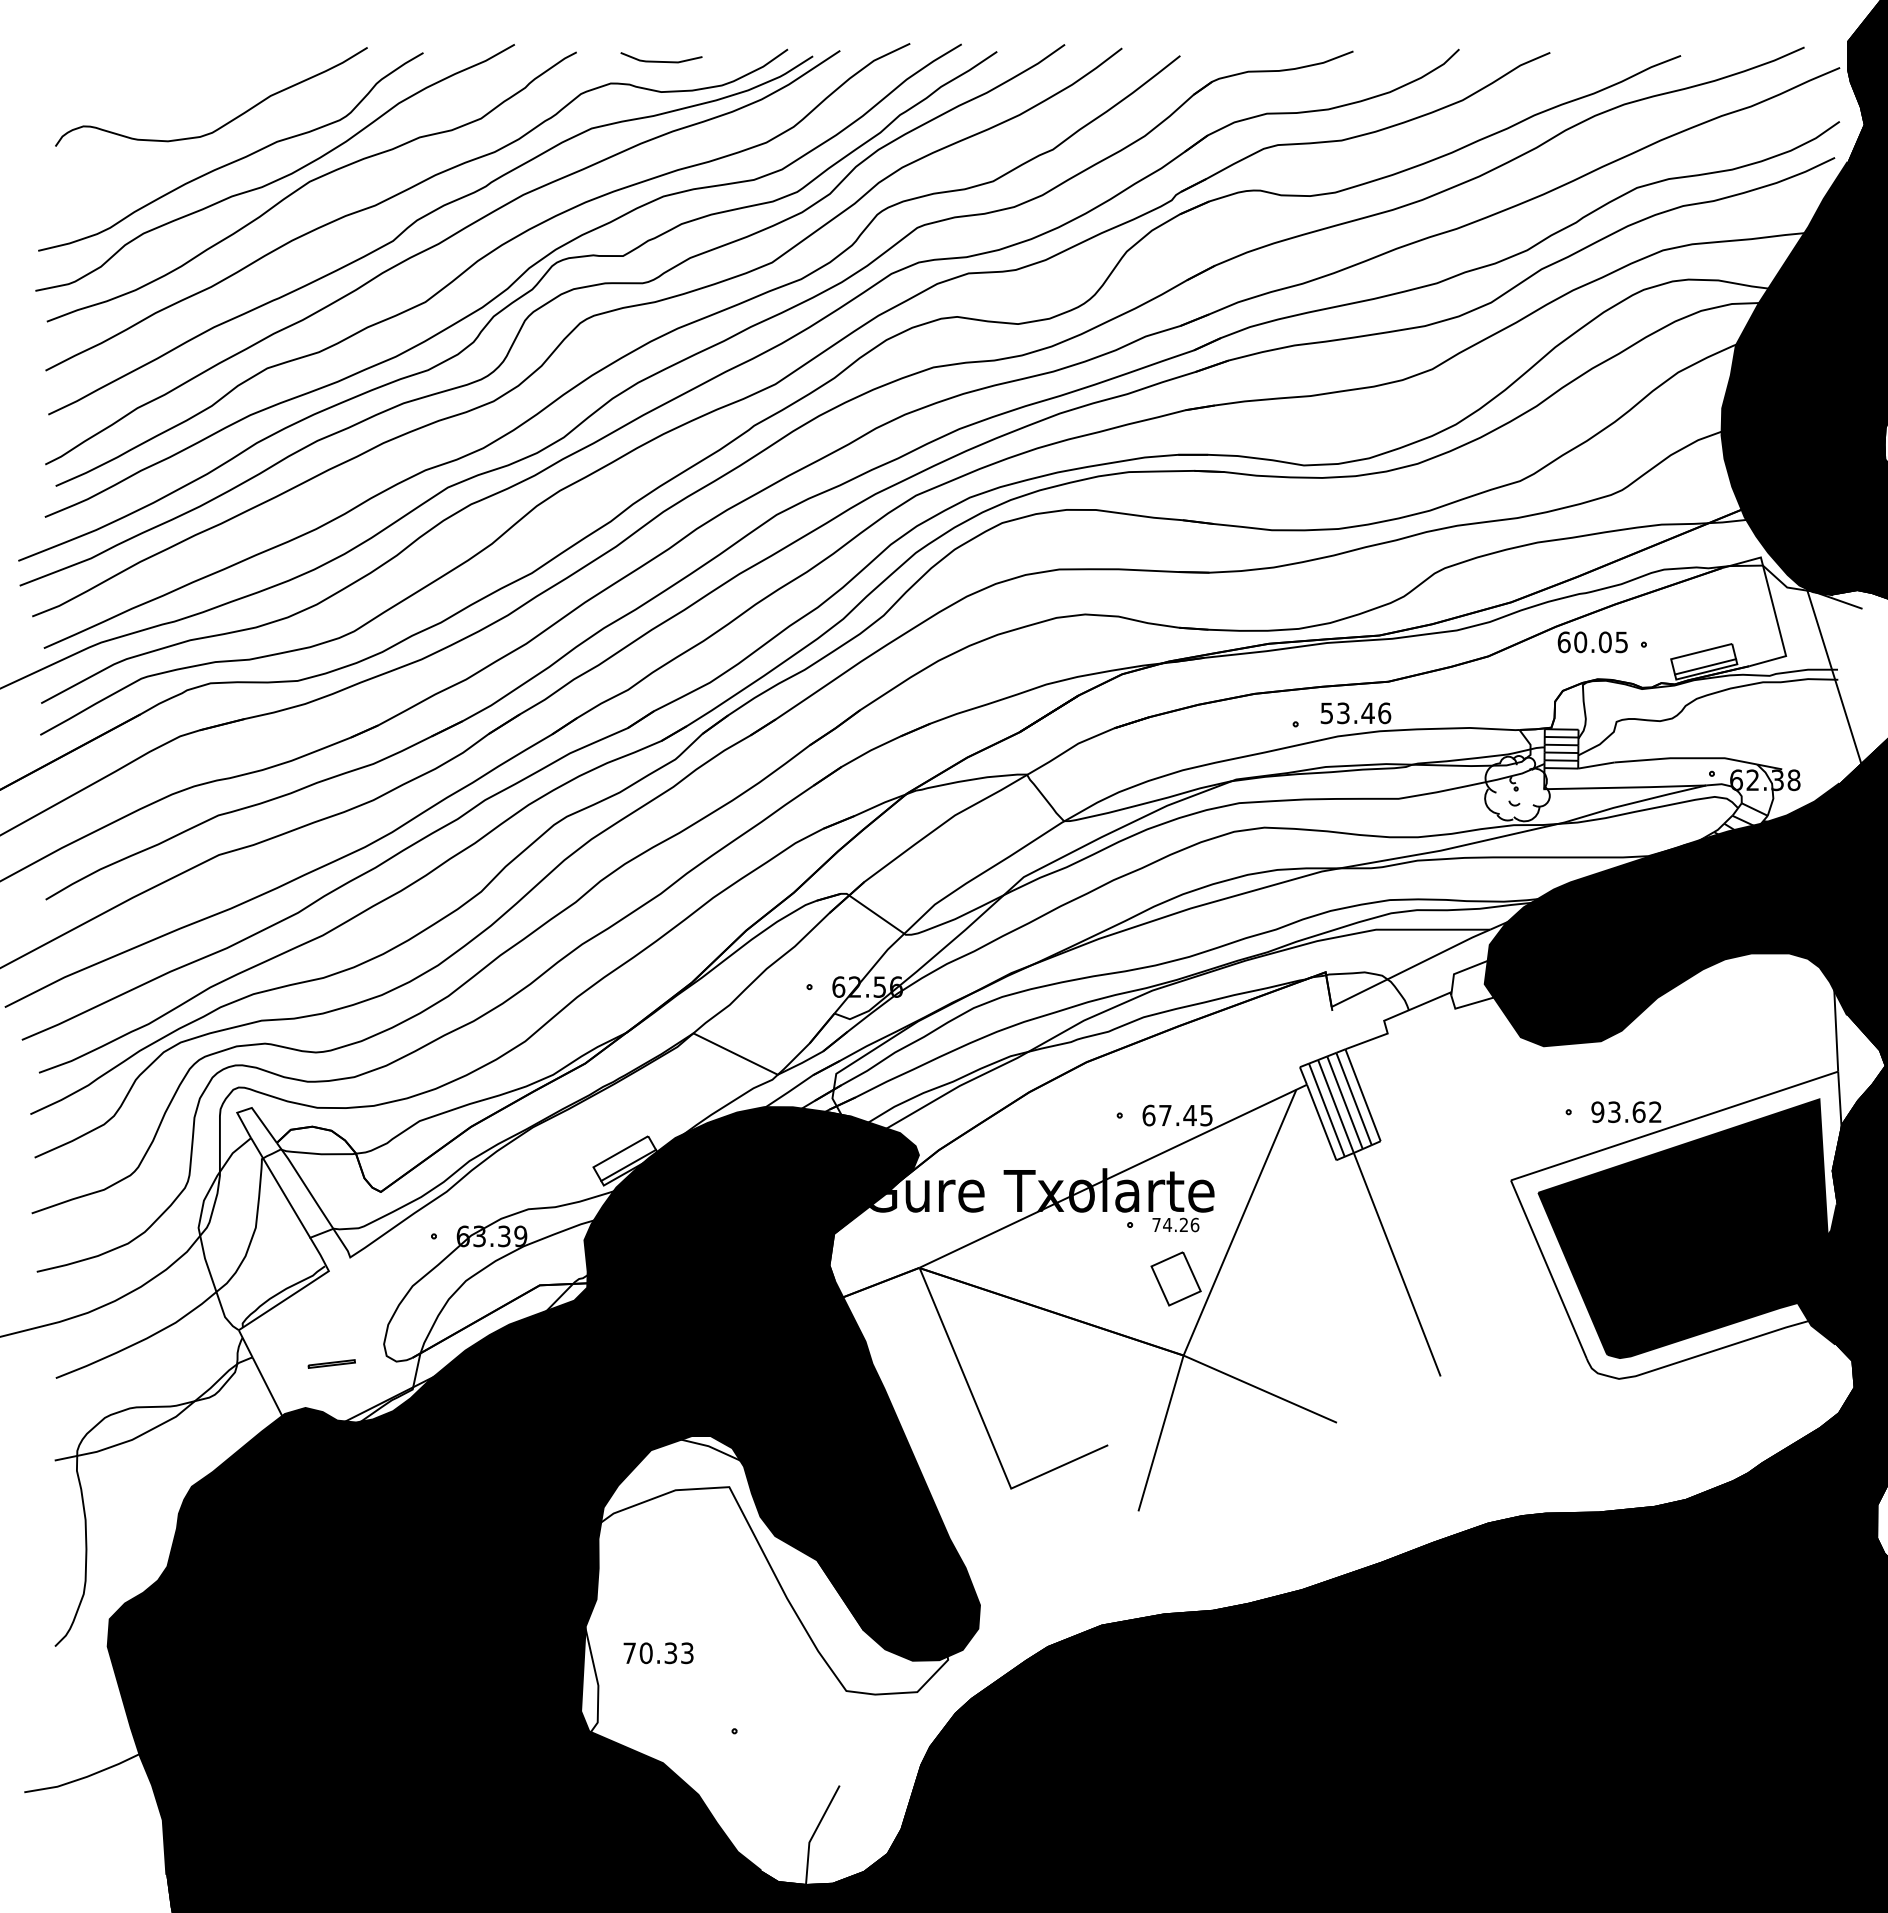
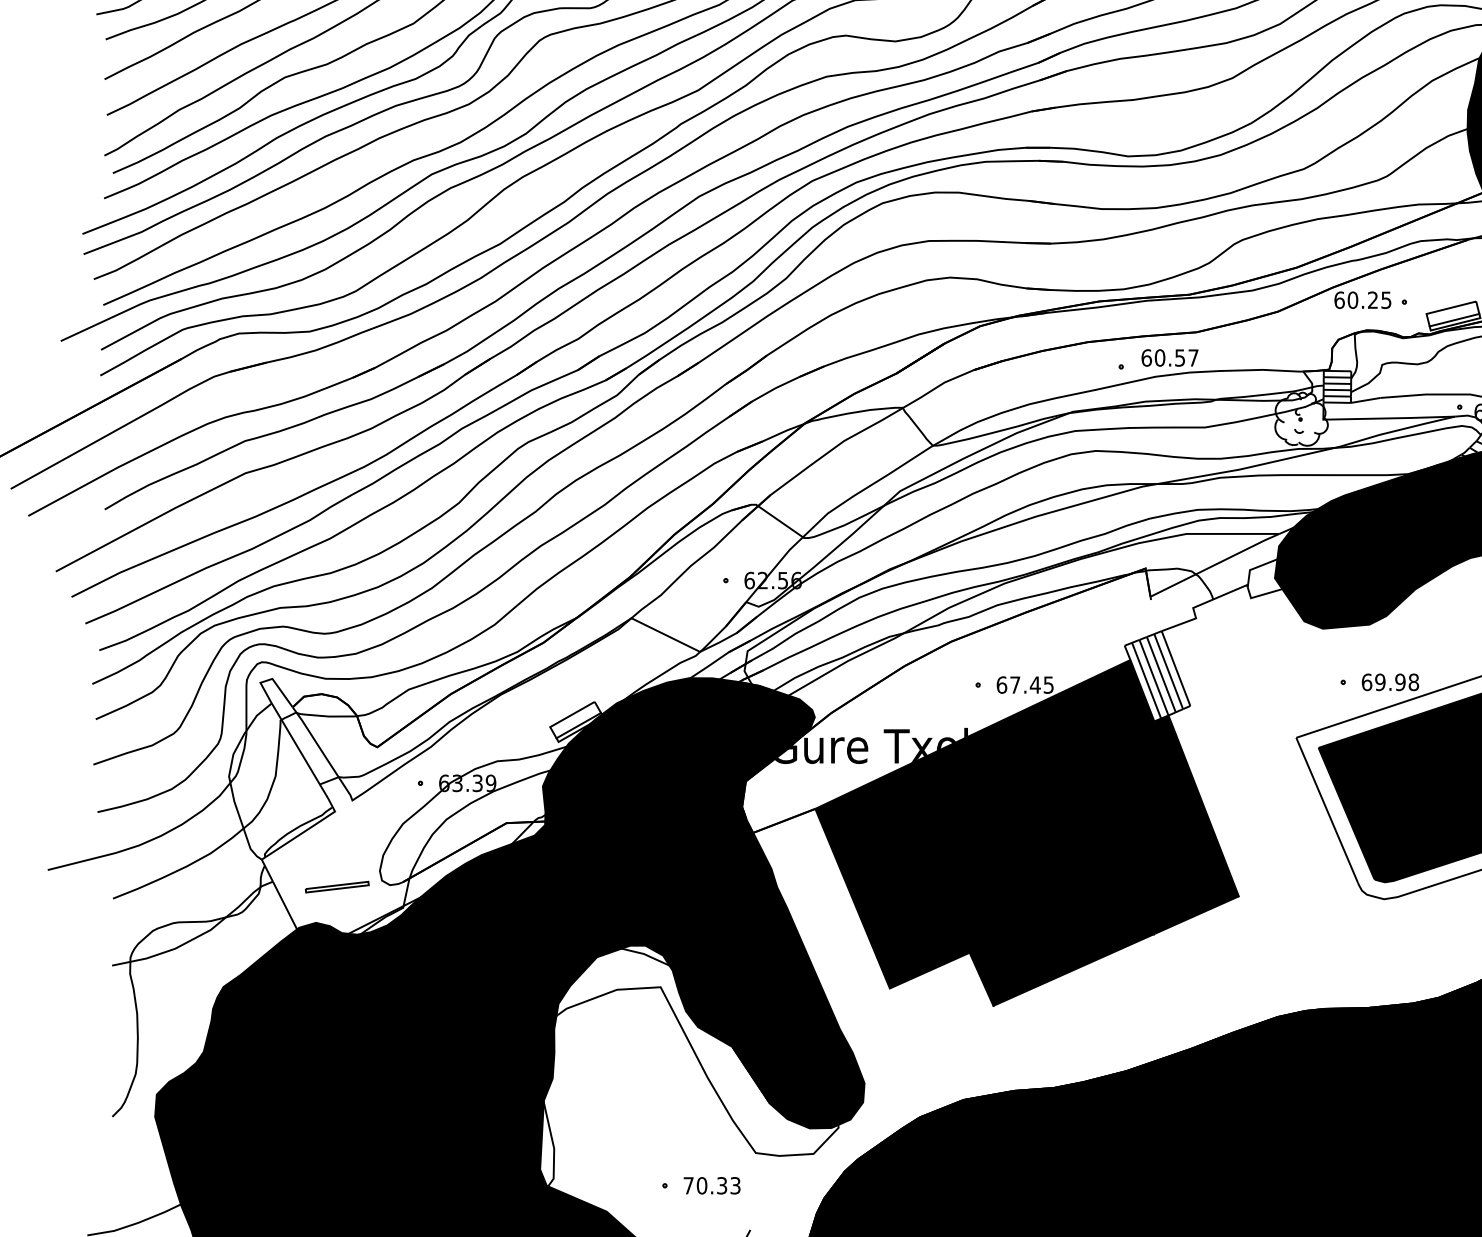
text: (1604, 642) -> (1372, 300), 60.05 -> 60.25
text: (1355, 713) -> (1169, 358), 53.46 -> 60.57
text: (1626, 1112) -> (1390, 682), 93.62 -> 69.98
fill: (1179, 1297) -> (1026, 833), added
part: (331, 1363) -> (337, 886), size x1.67
text: (658, 1653) -> (712, 1185), moved

